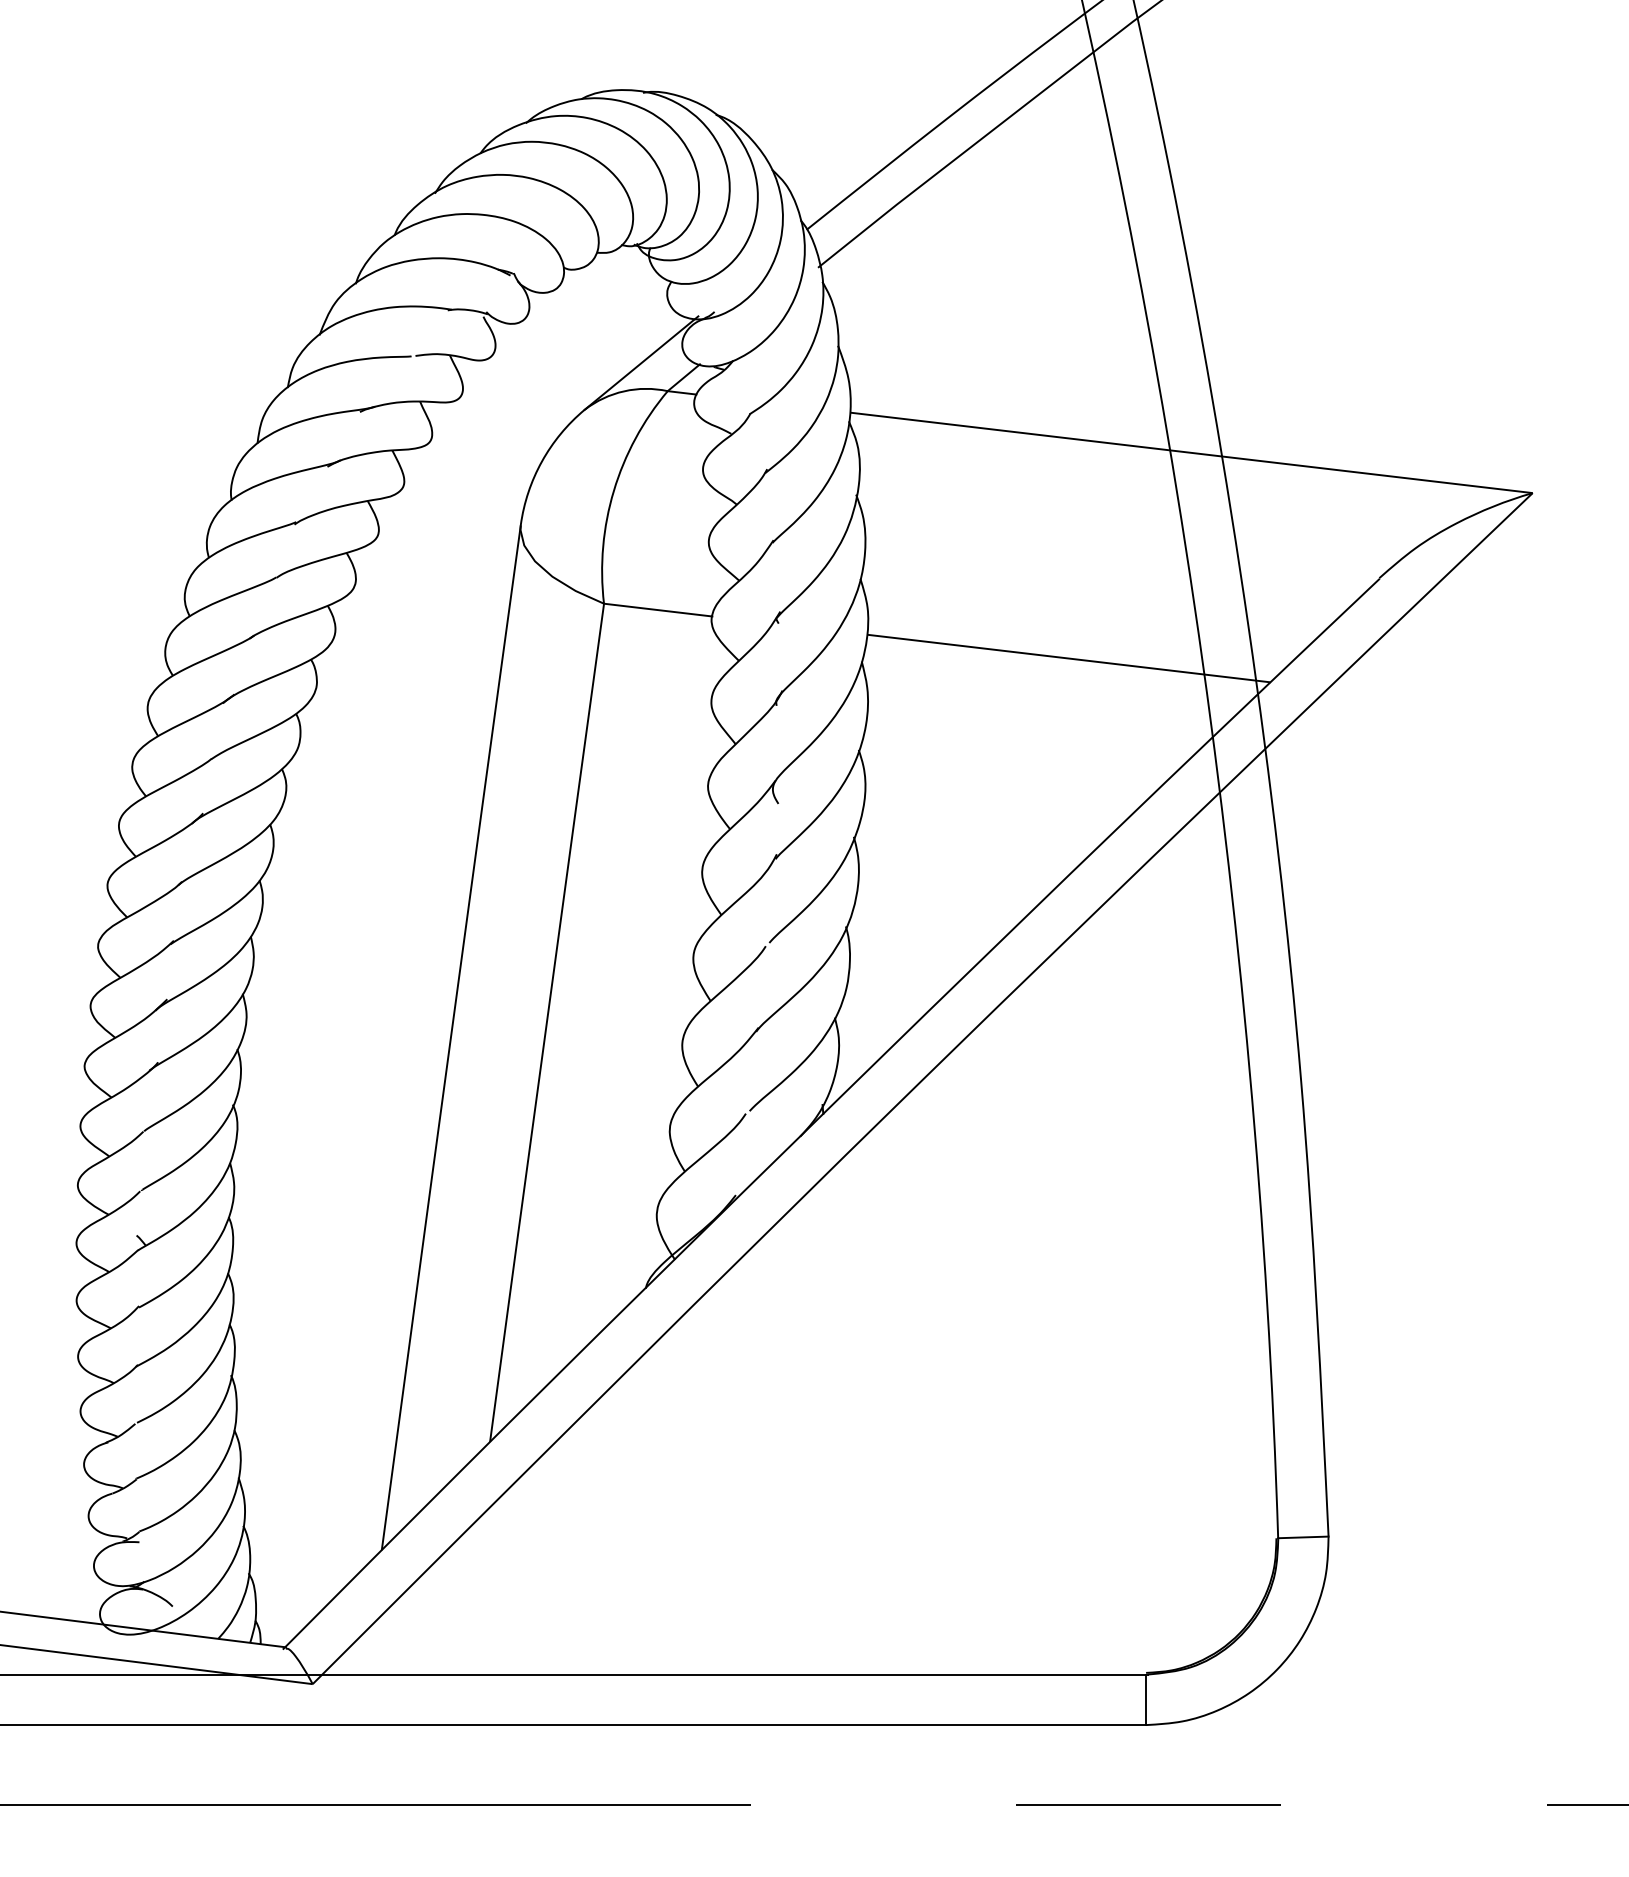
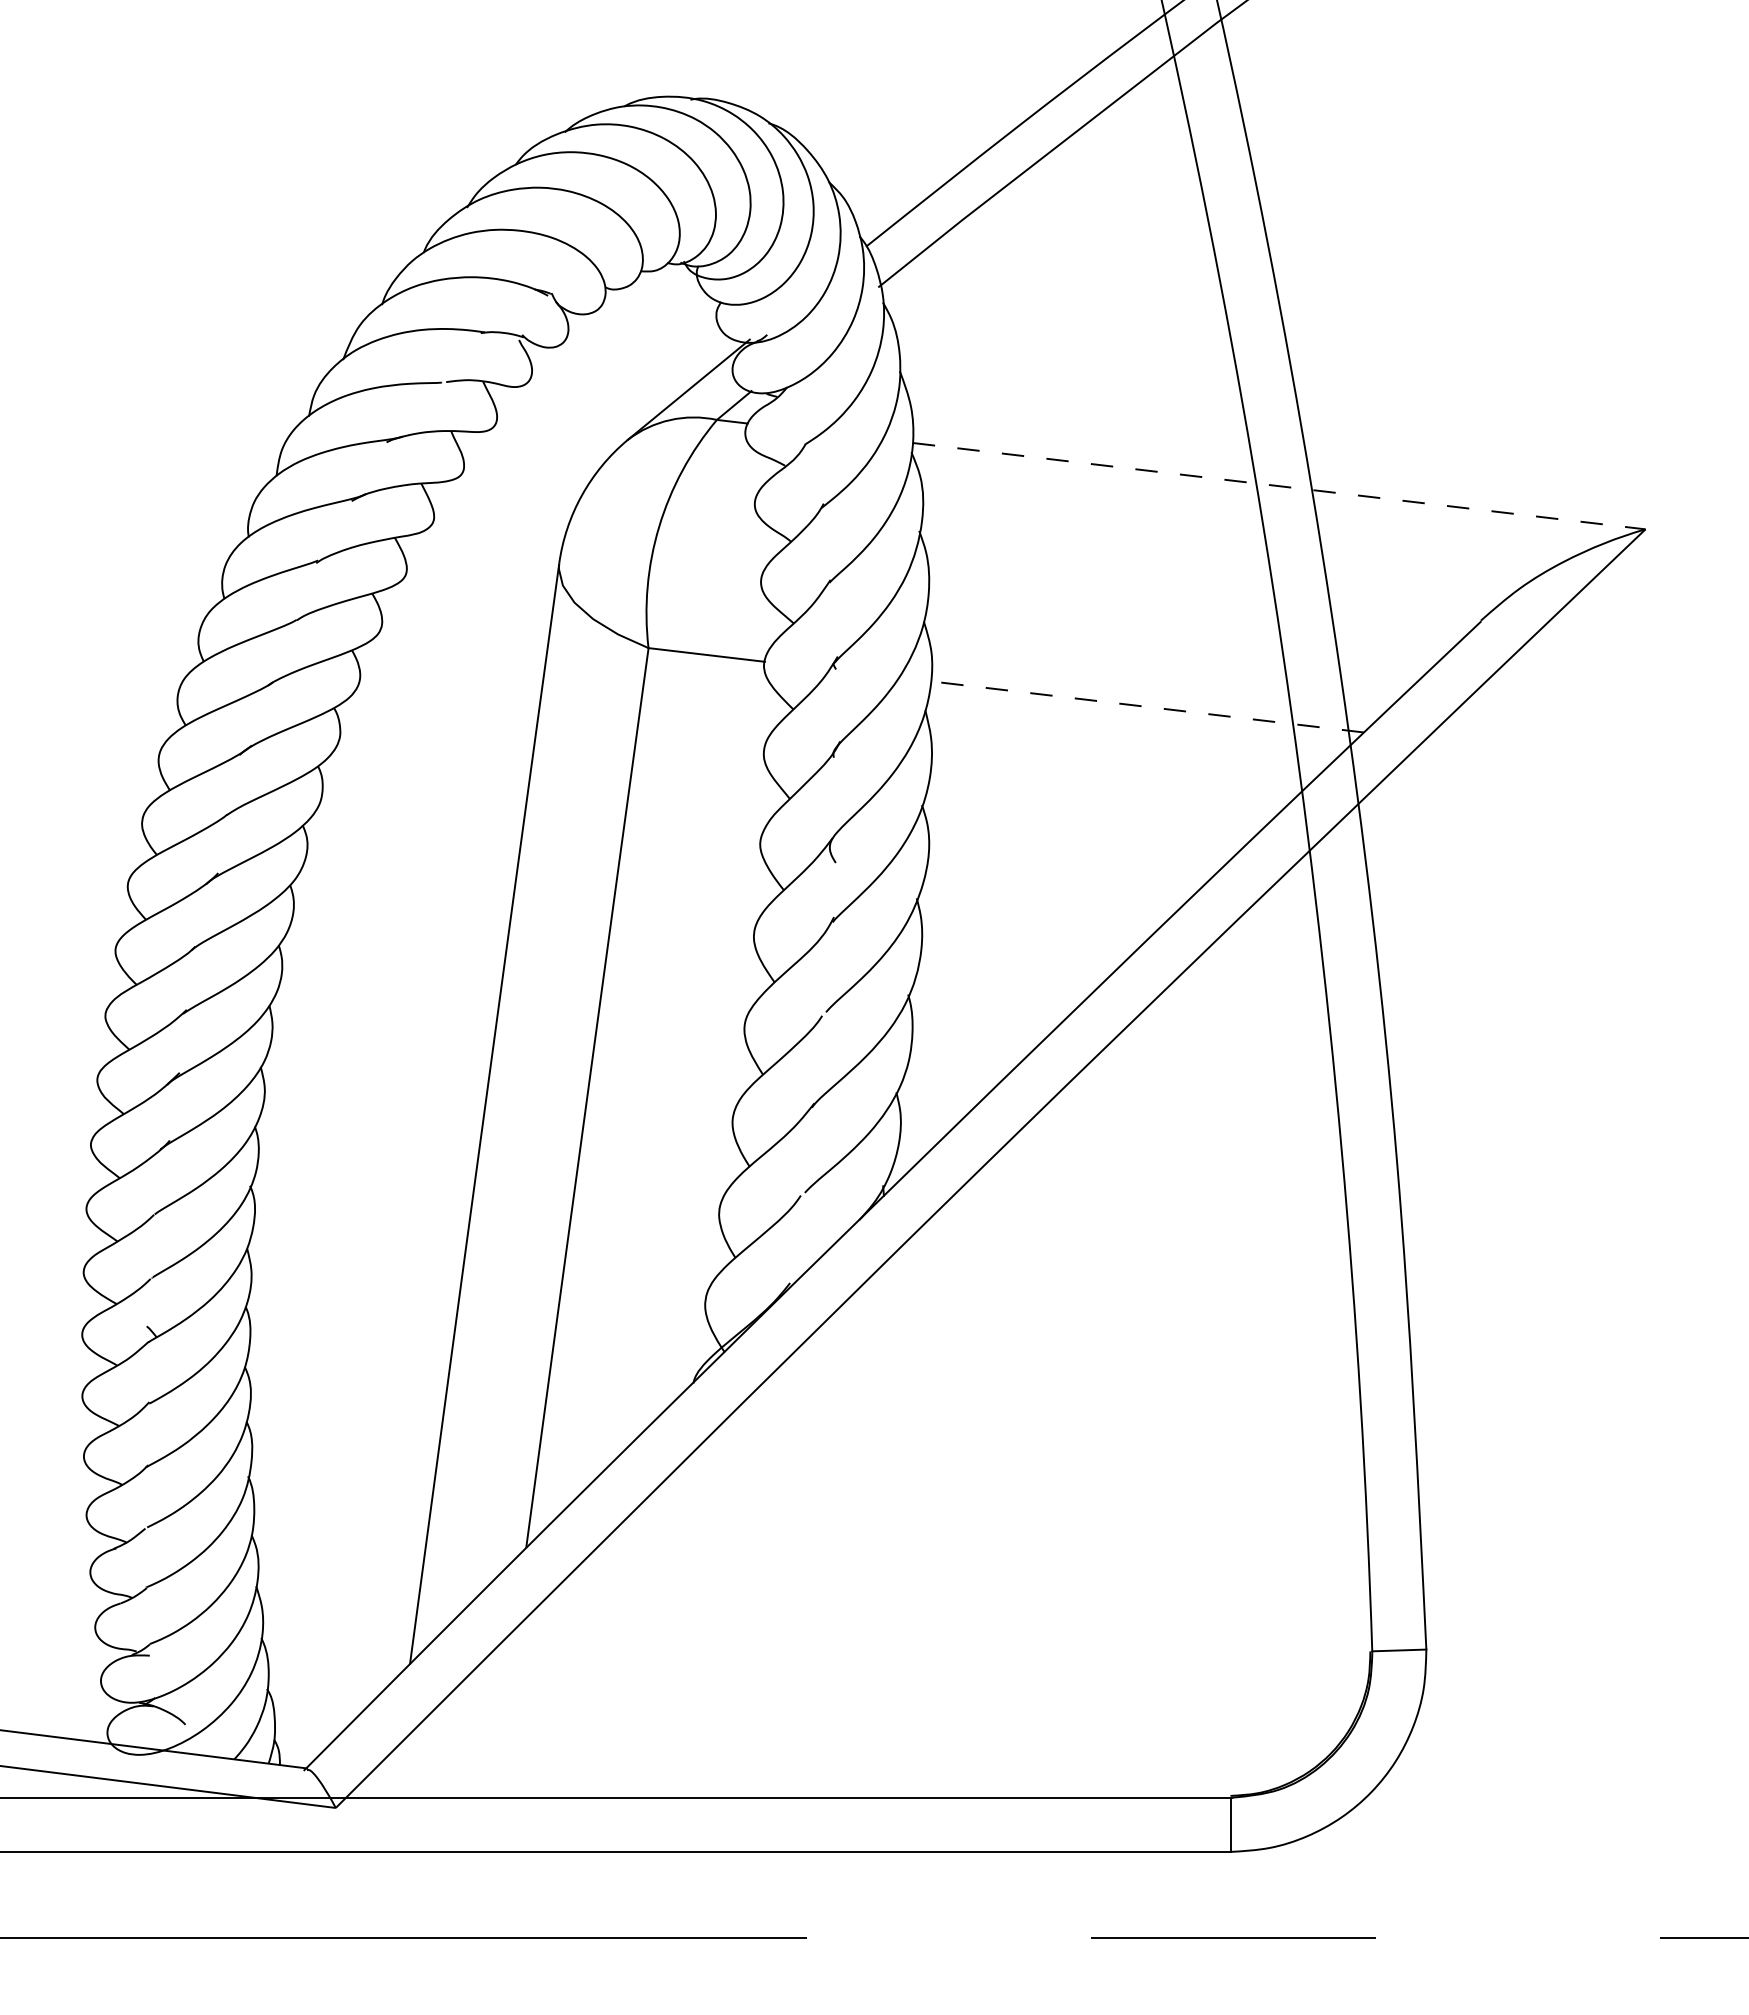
line: (1191, 453) -> (1279, 486), solid -> dashed
line: (1068, 658) -> (1147, 706), solid -> dashed

